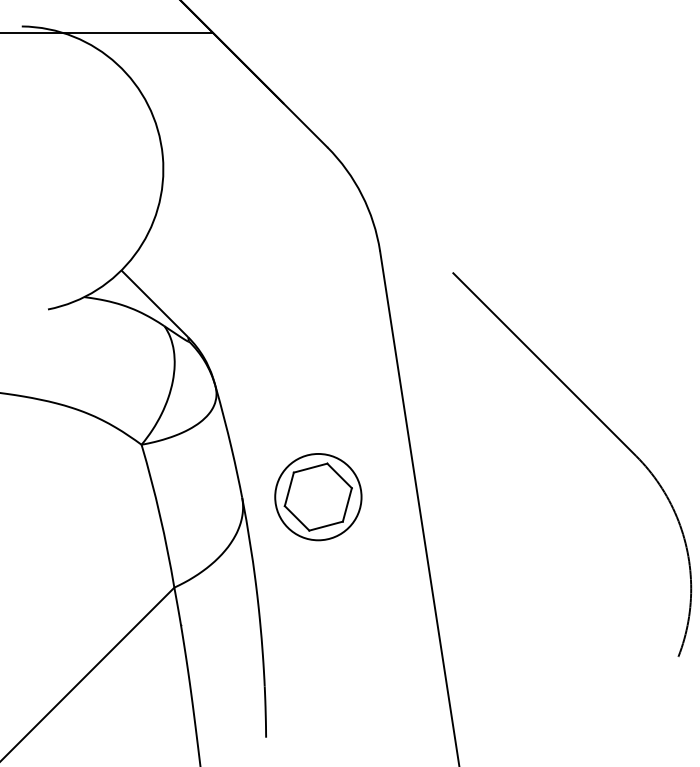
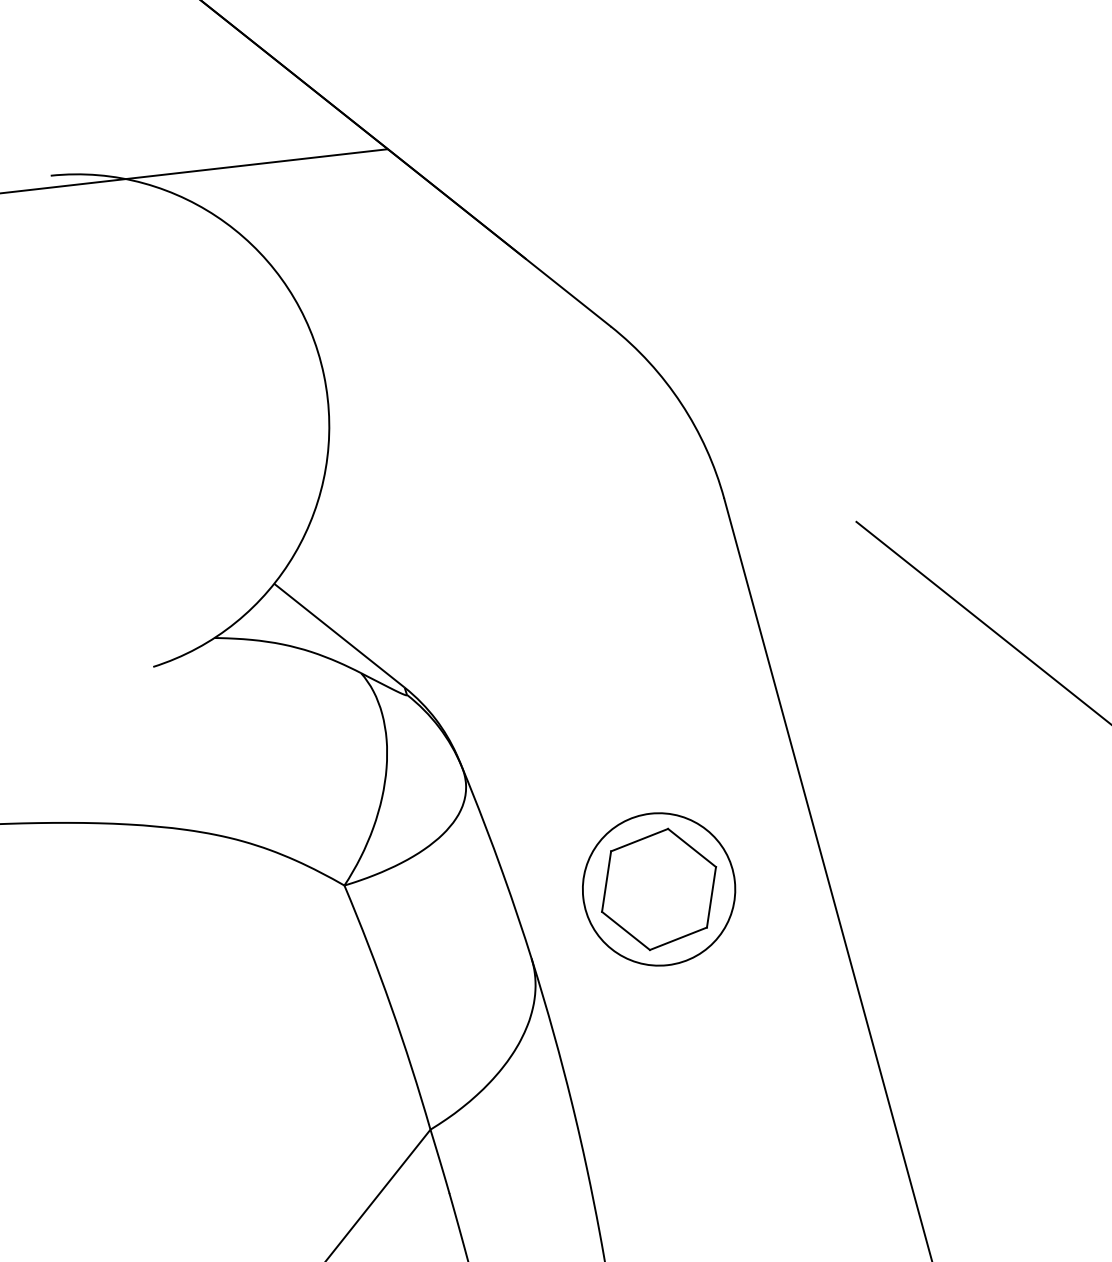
part: (318, 497) -> (659, 890), moved

